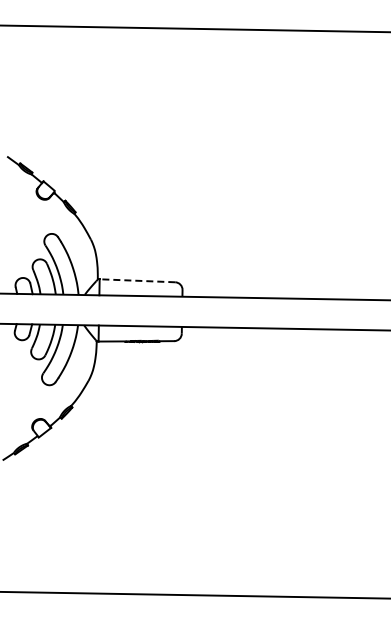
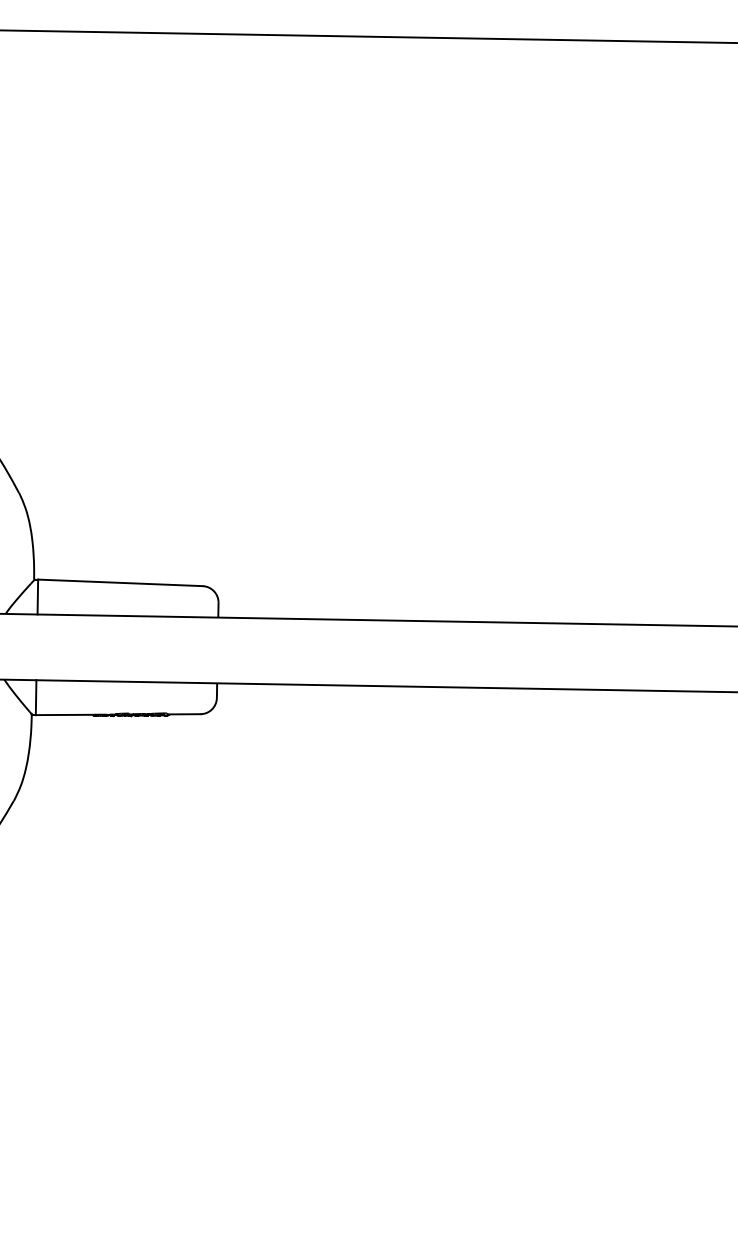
line: (137, 280) -> (120, 582), dashed -> solid

